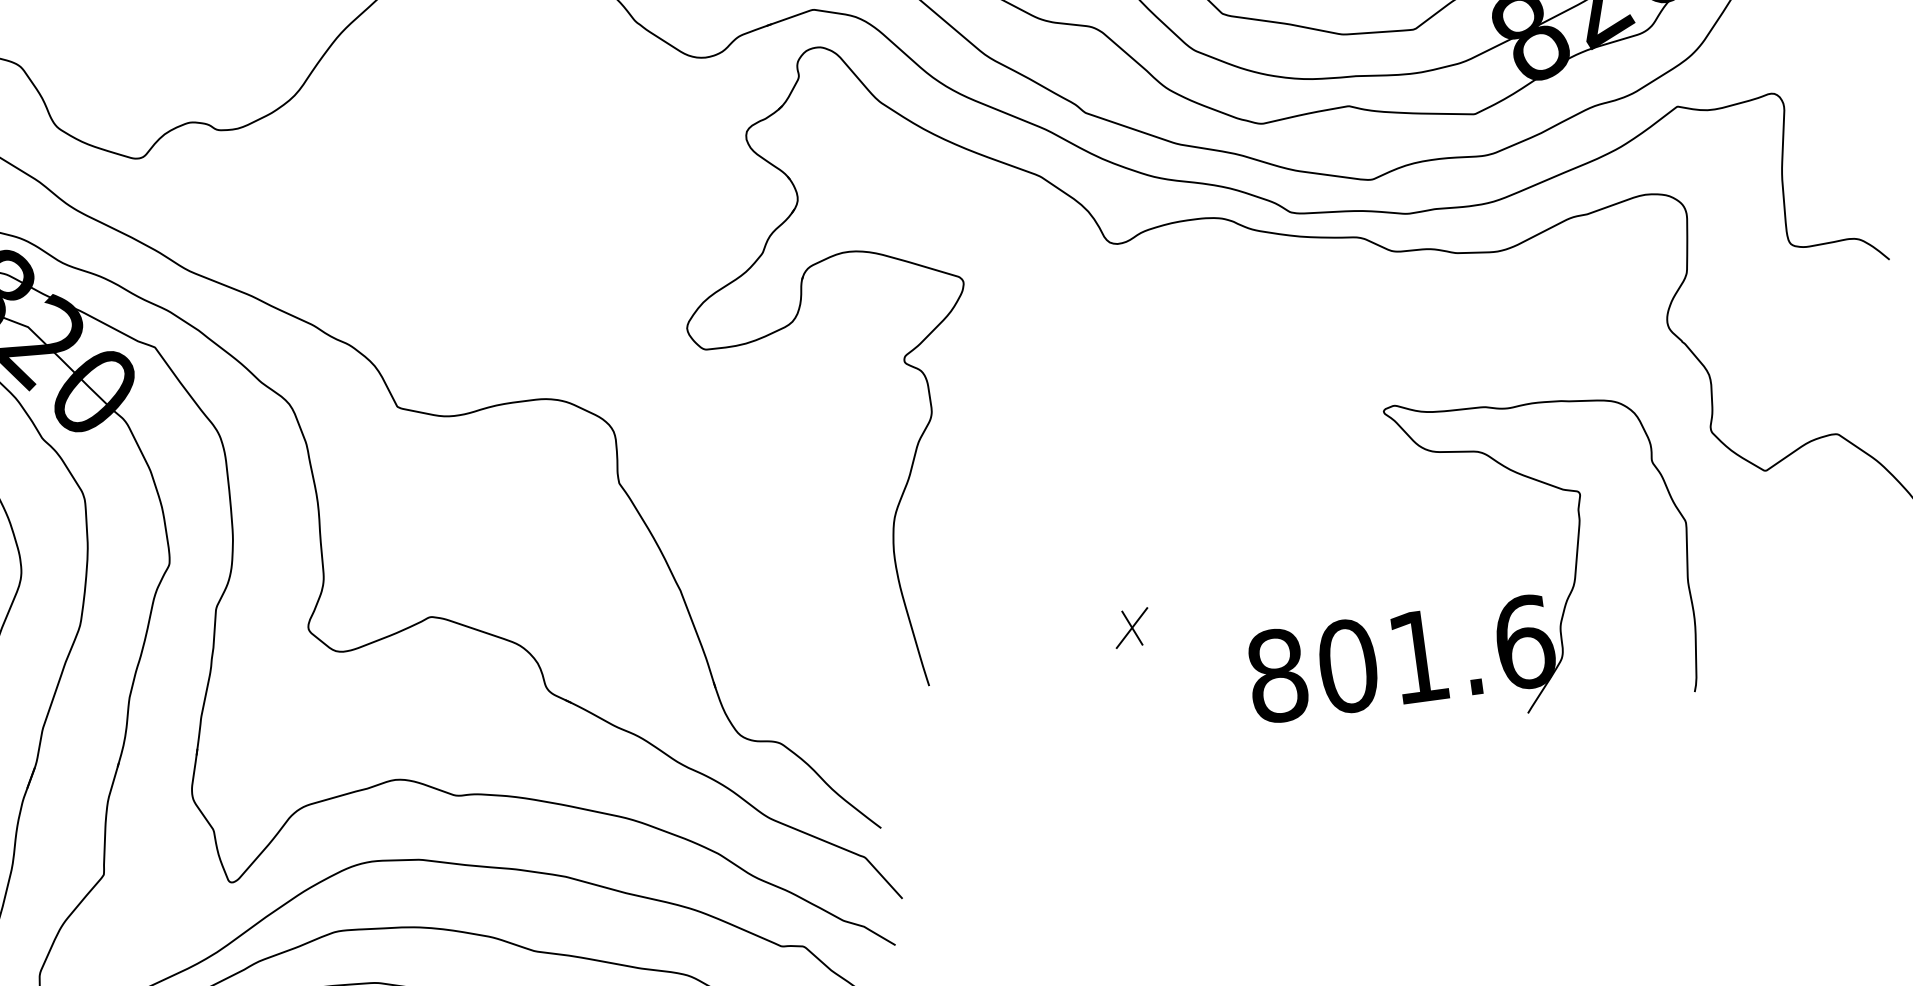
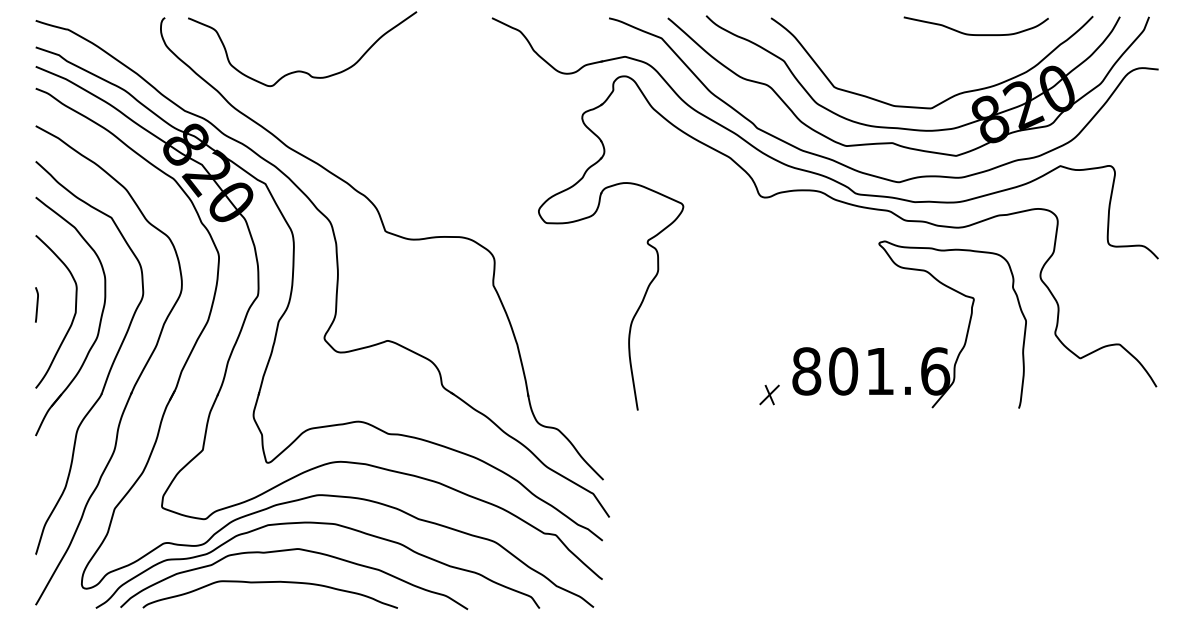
part: (1504, 606) -> (927, 351), moved
part: (1131, 627) -> (769, 394), moved

